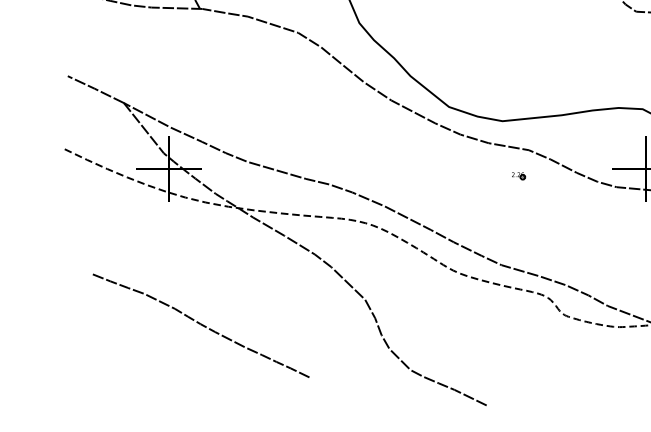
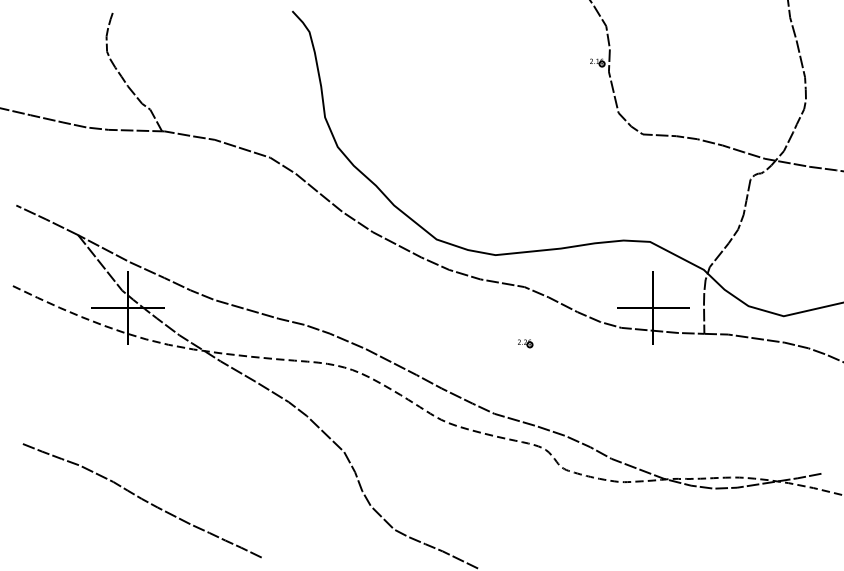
part: (518, 175) -> (525, 343), moved
curve: (200, 324) -> (141, 499), moved

